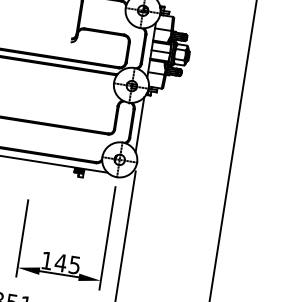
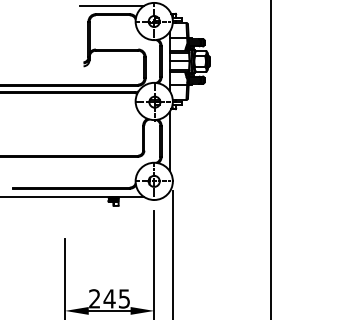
text: (46, 260) -> (94, 298), 145 -> 245

